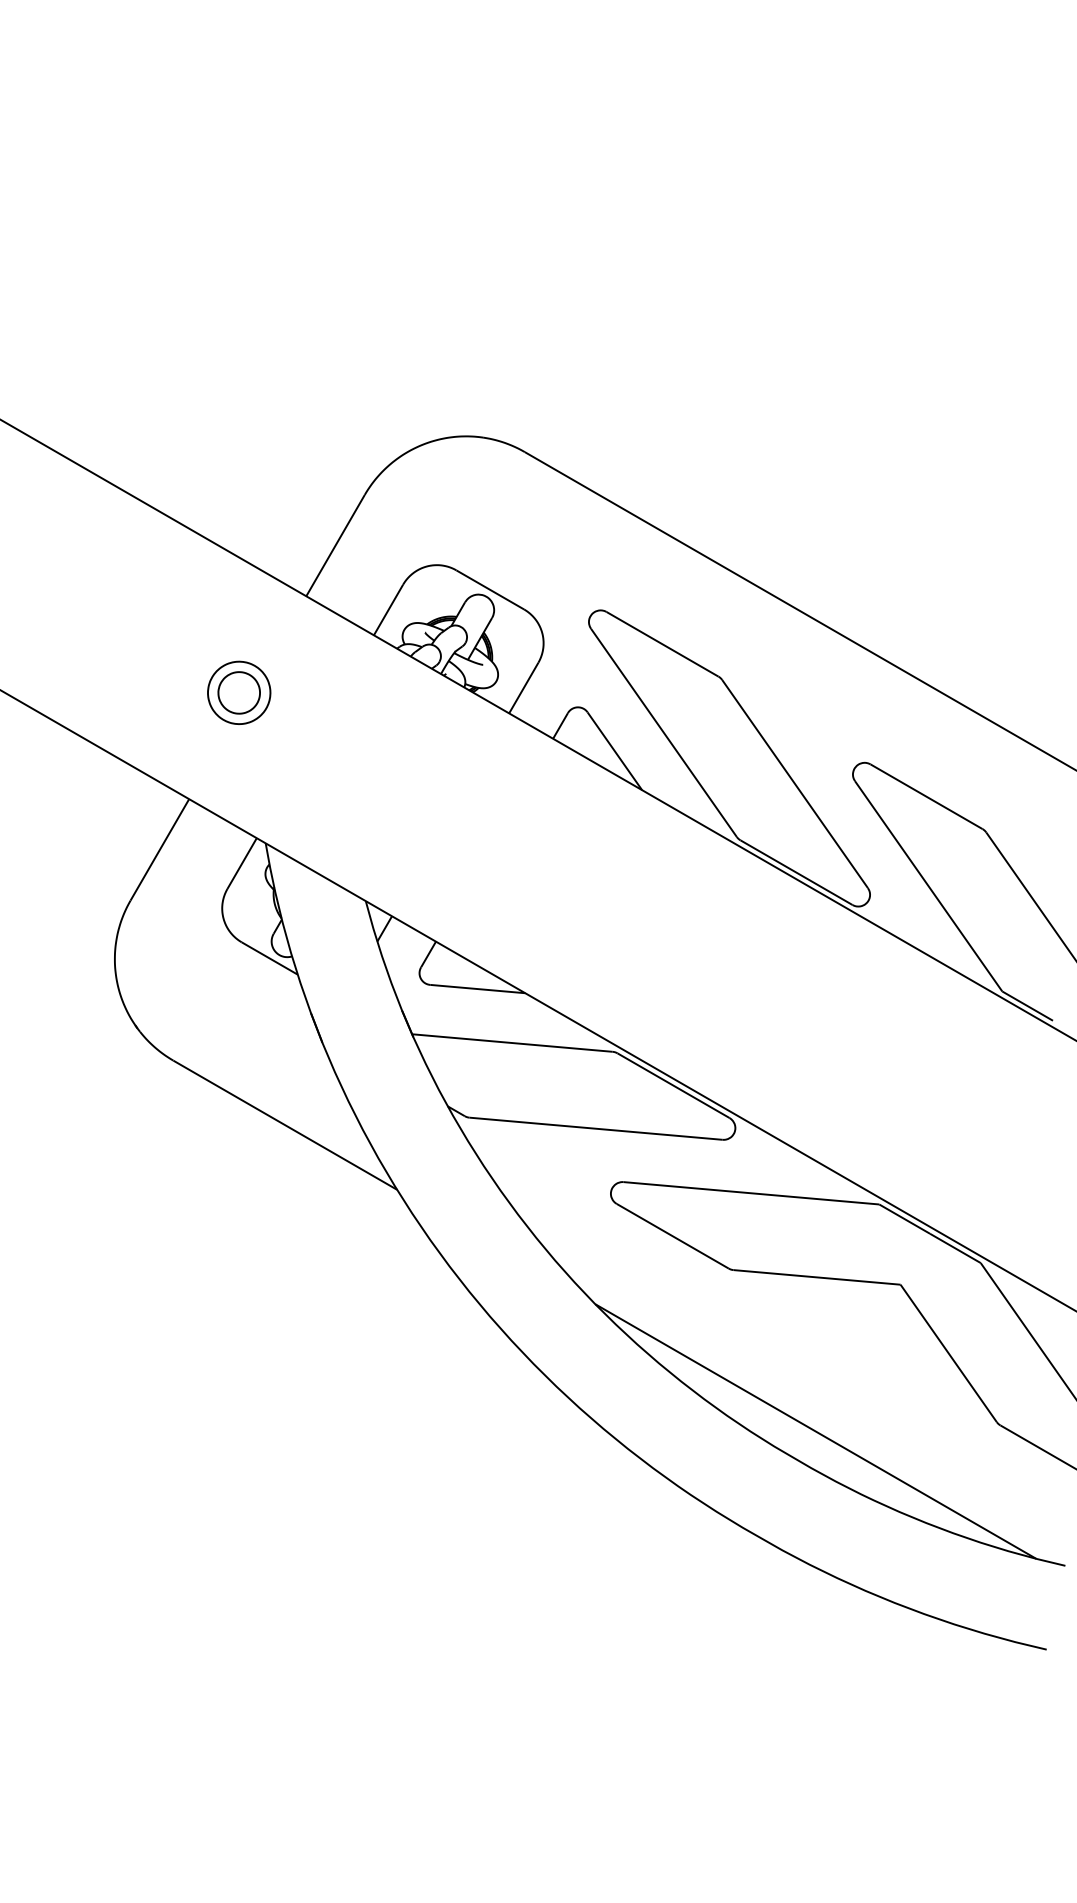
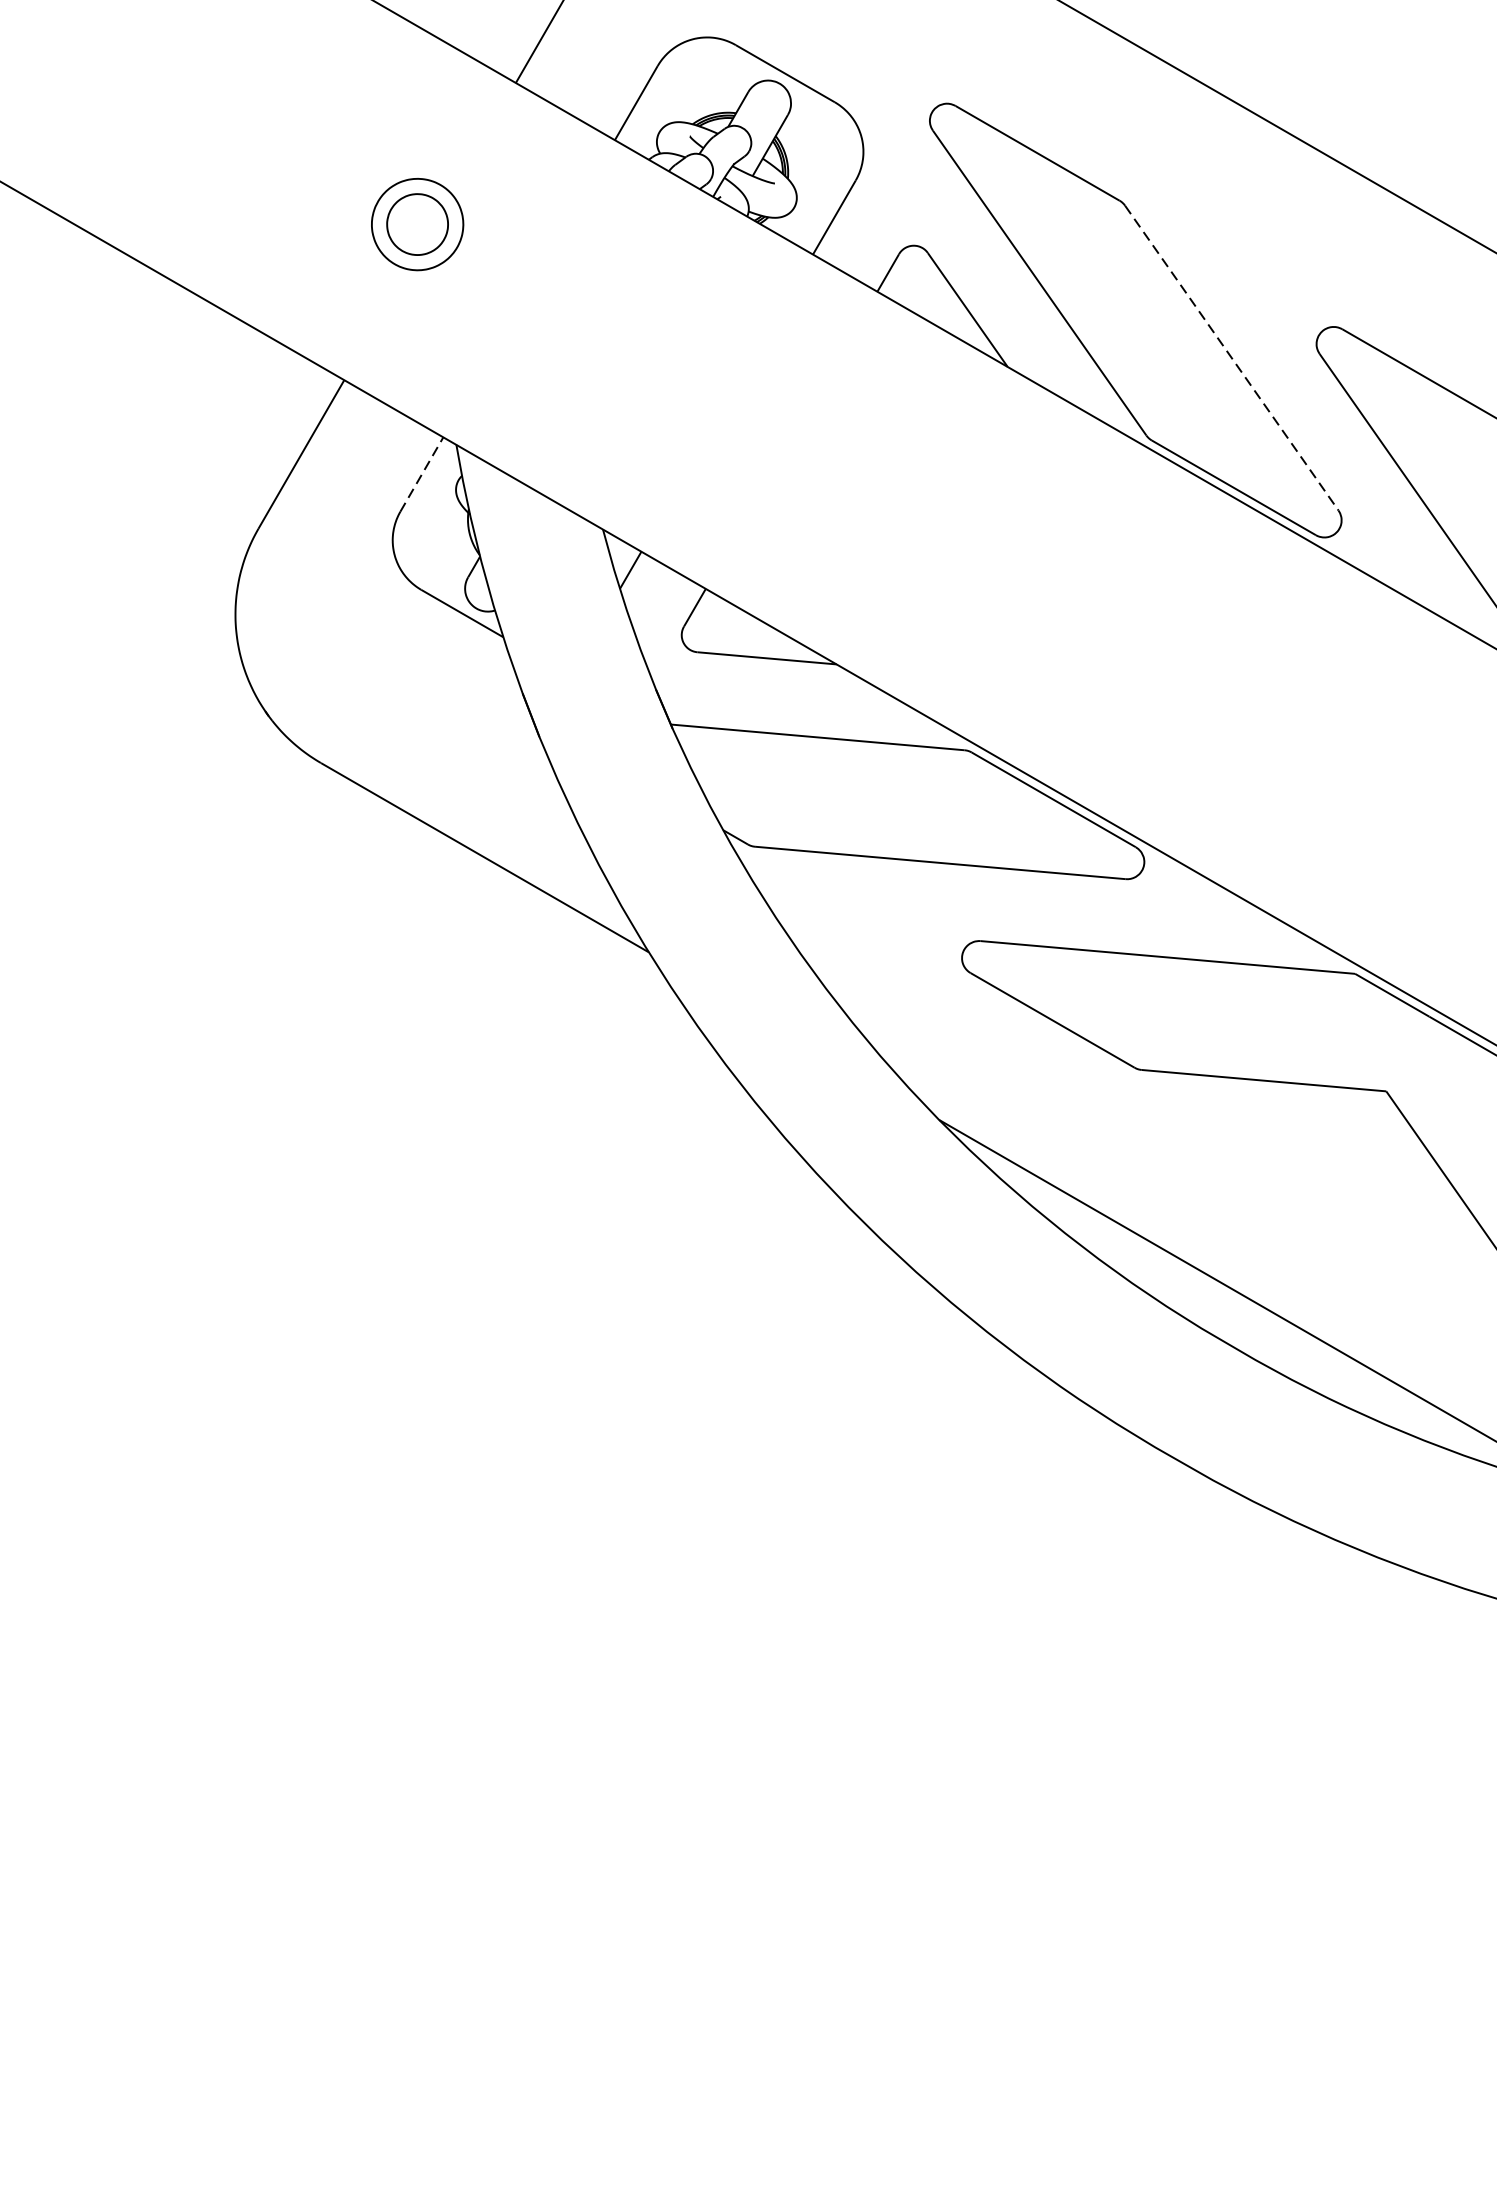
line: (795, 784) -> (1232, 358), solid -> dashed
line: (242, 863) -> (422, 474), solid -> dashed

